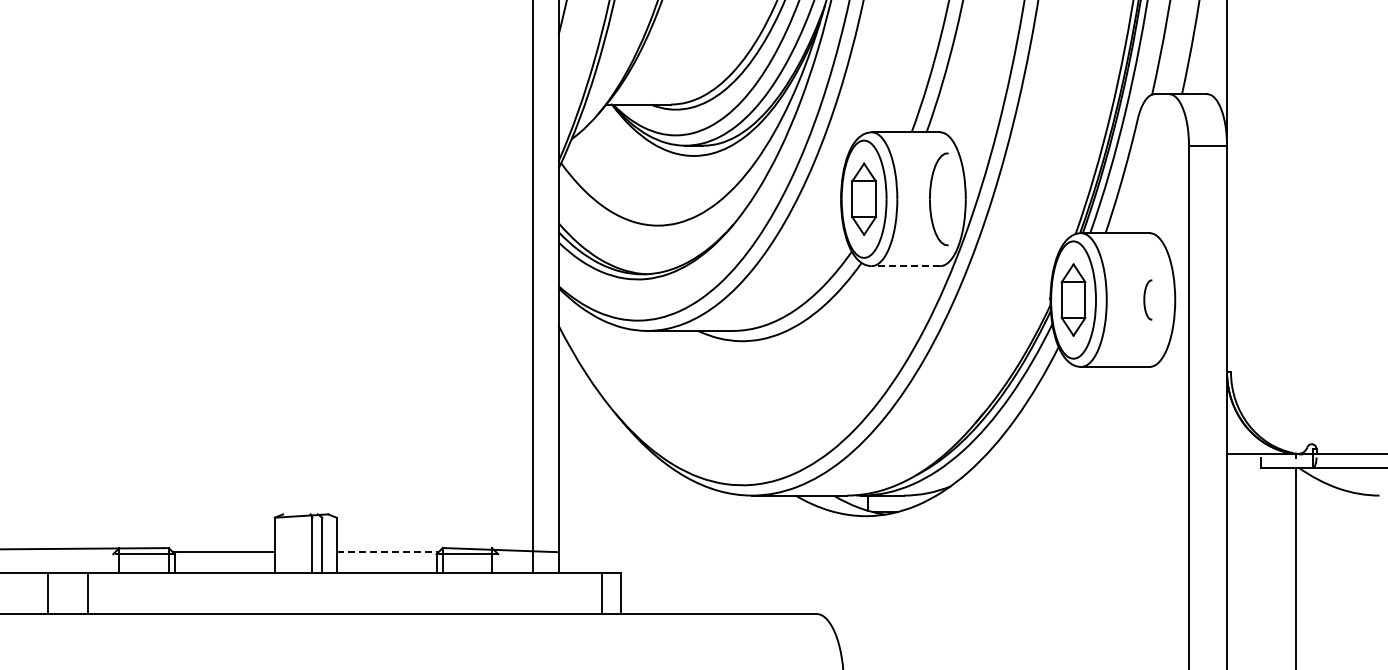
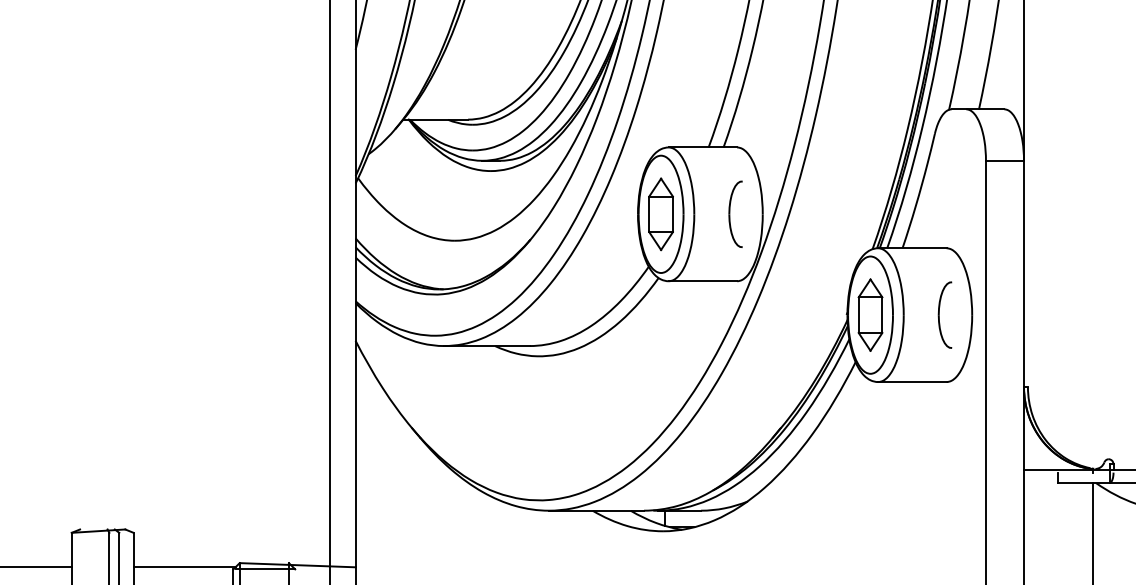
part: (938, 198) -> (735, 213), size x0.71
line: (905, 266) -> (702, 281), dashed -> solid
part: (1147, 299) -> (944, 314), size x1.67
line: (387, 552) -> (184, 567), dashed -> solid

